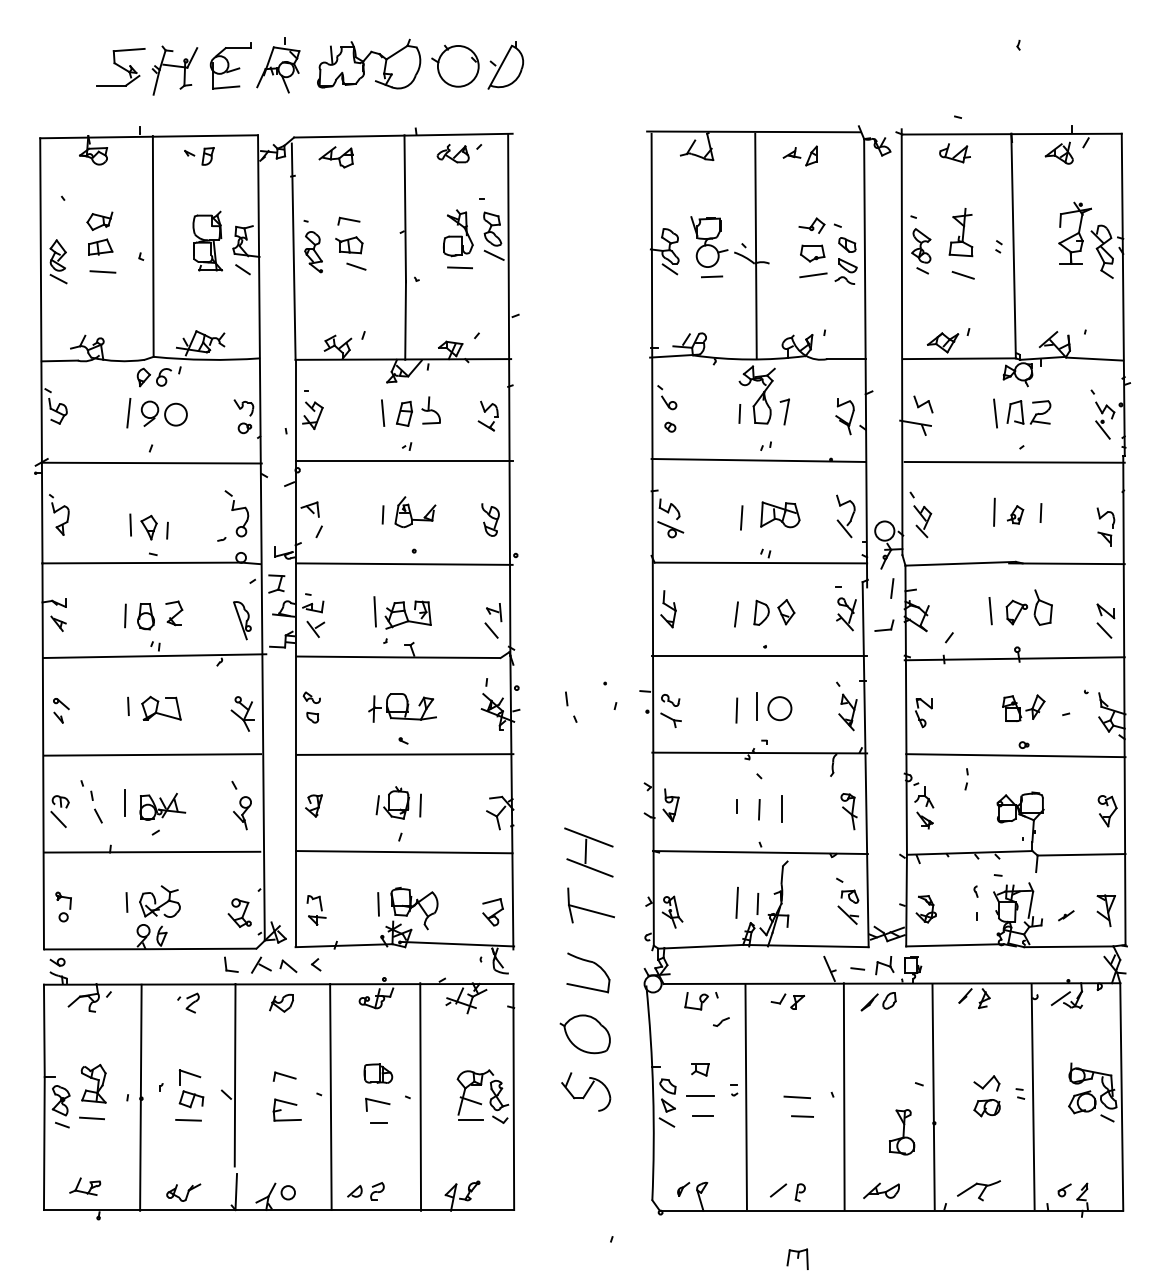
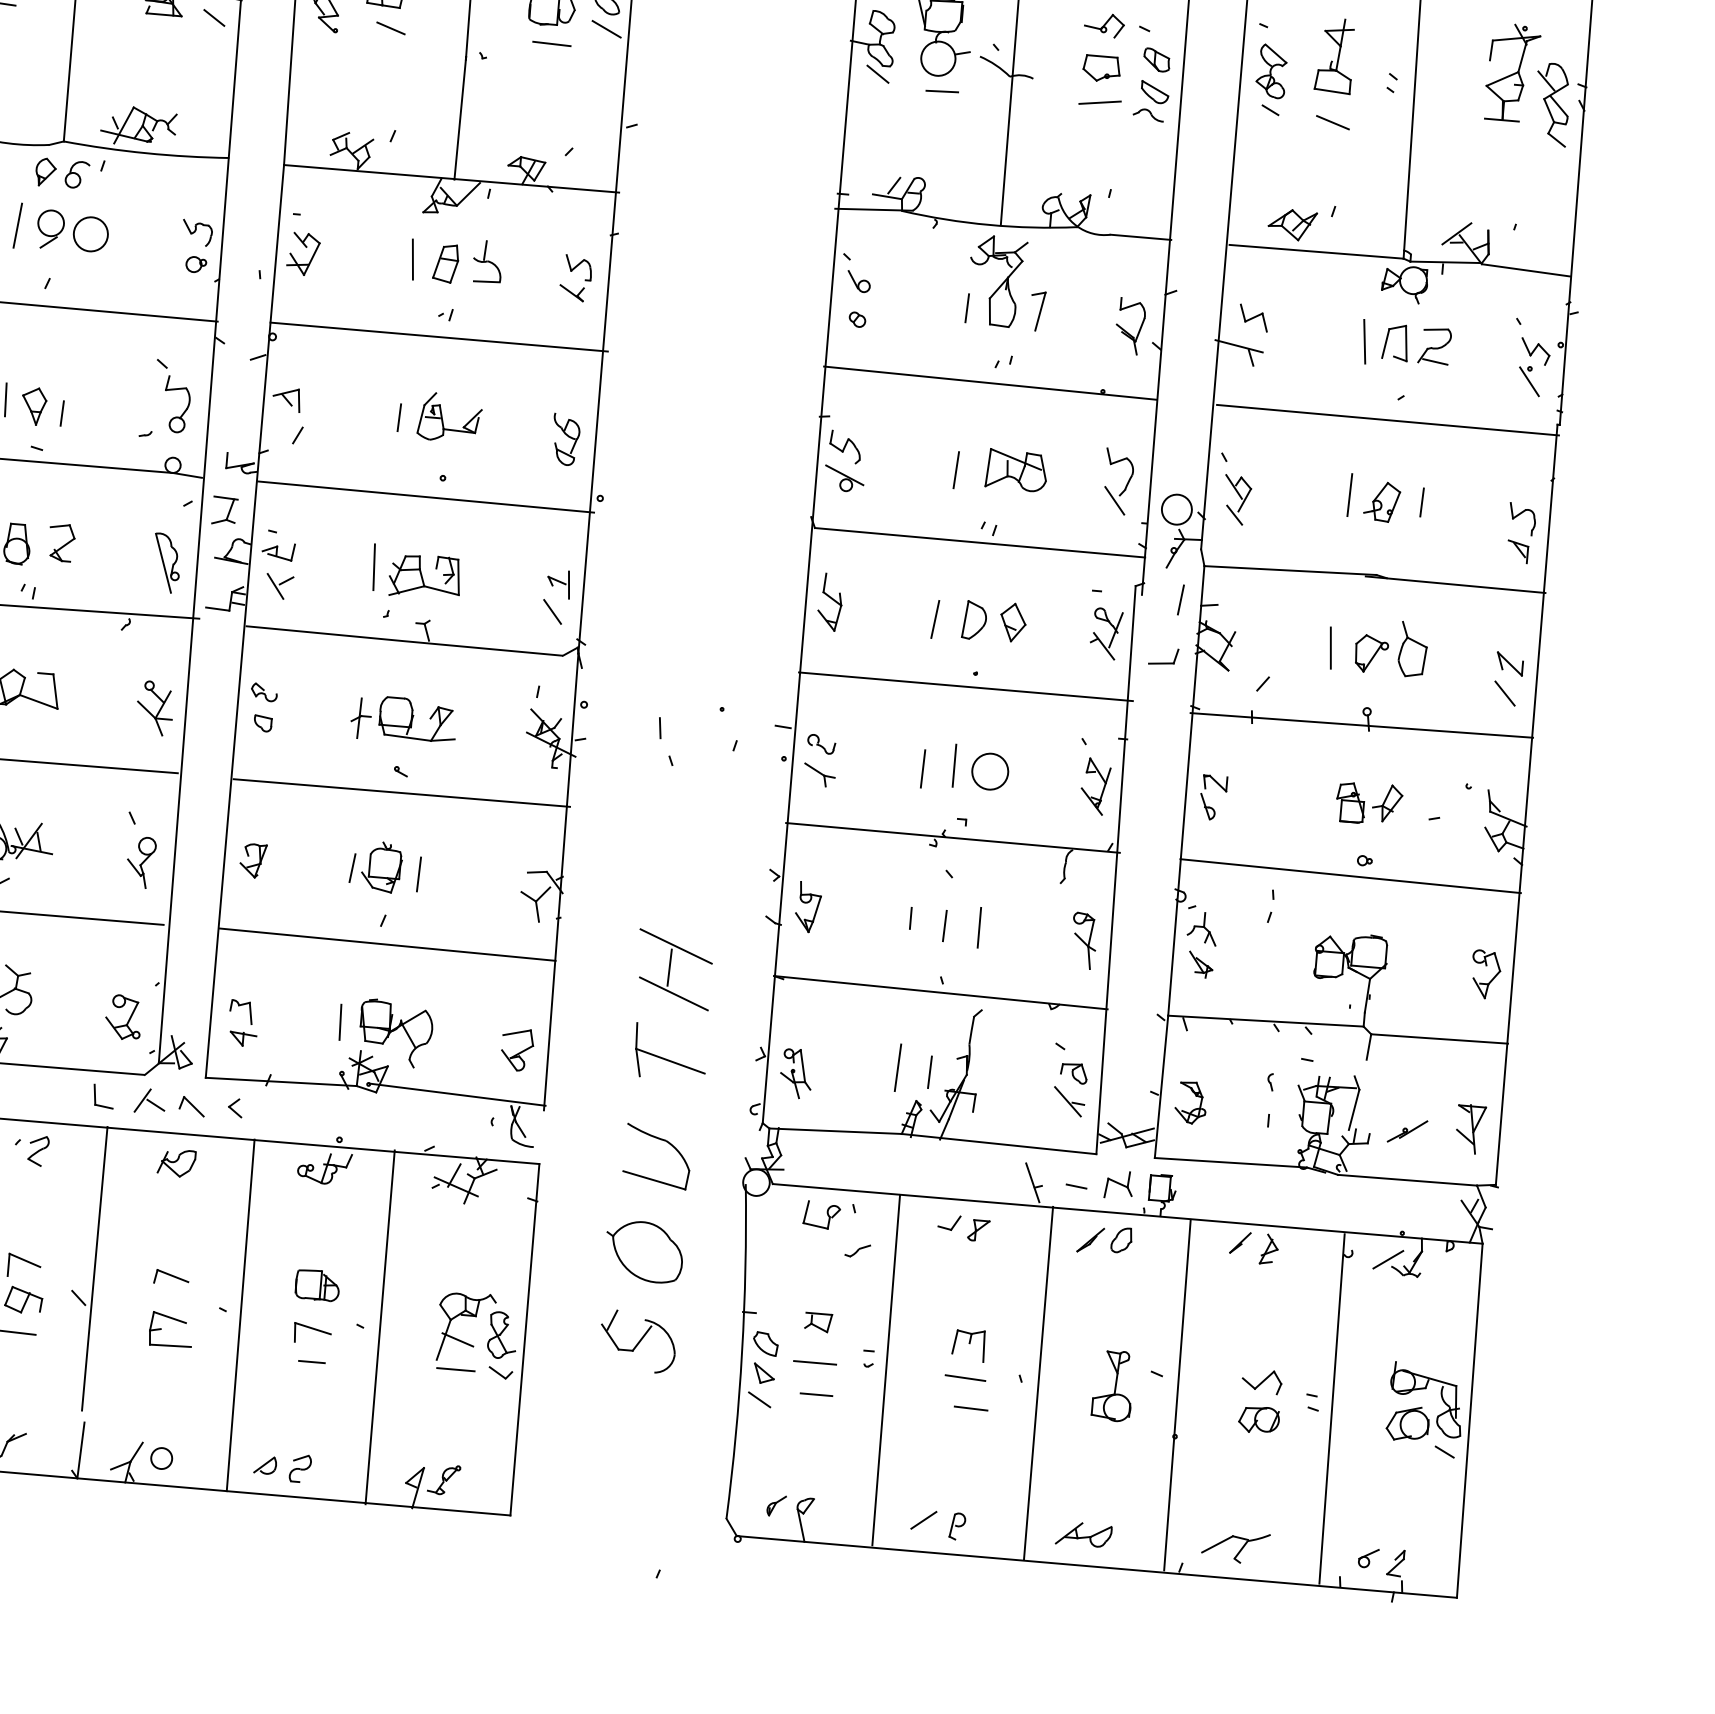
part: (1015, 514) -> (1382, 501), size x1.43
part: (1066, 915) -> (1408, 1131), size x1.67
part: (902, 1132) -> (1113, 1386), moved
part: (797, 1258) -> (968, 1344), moved

